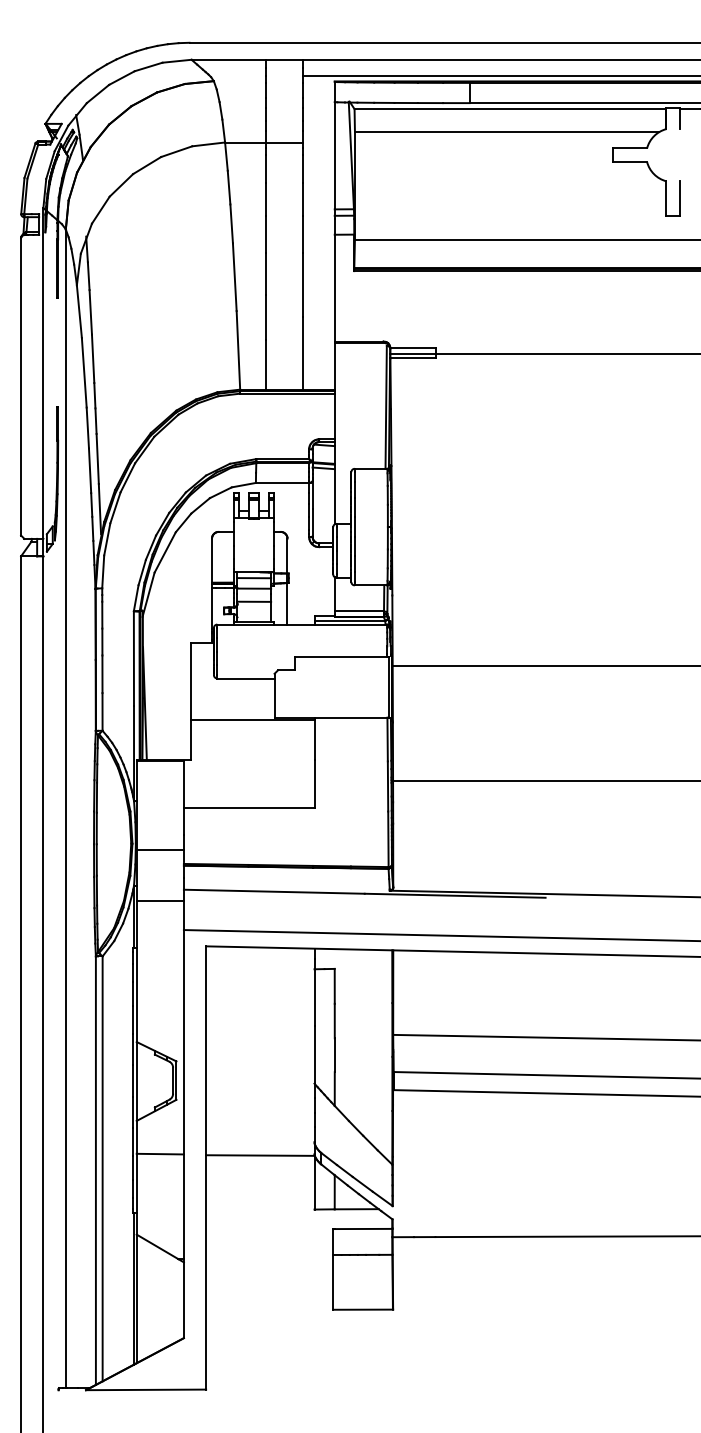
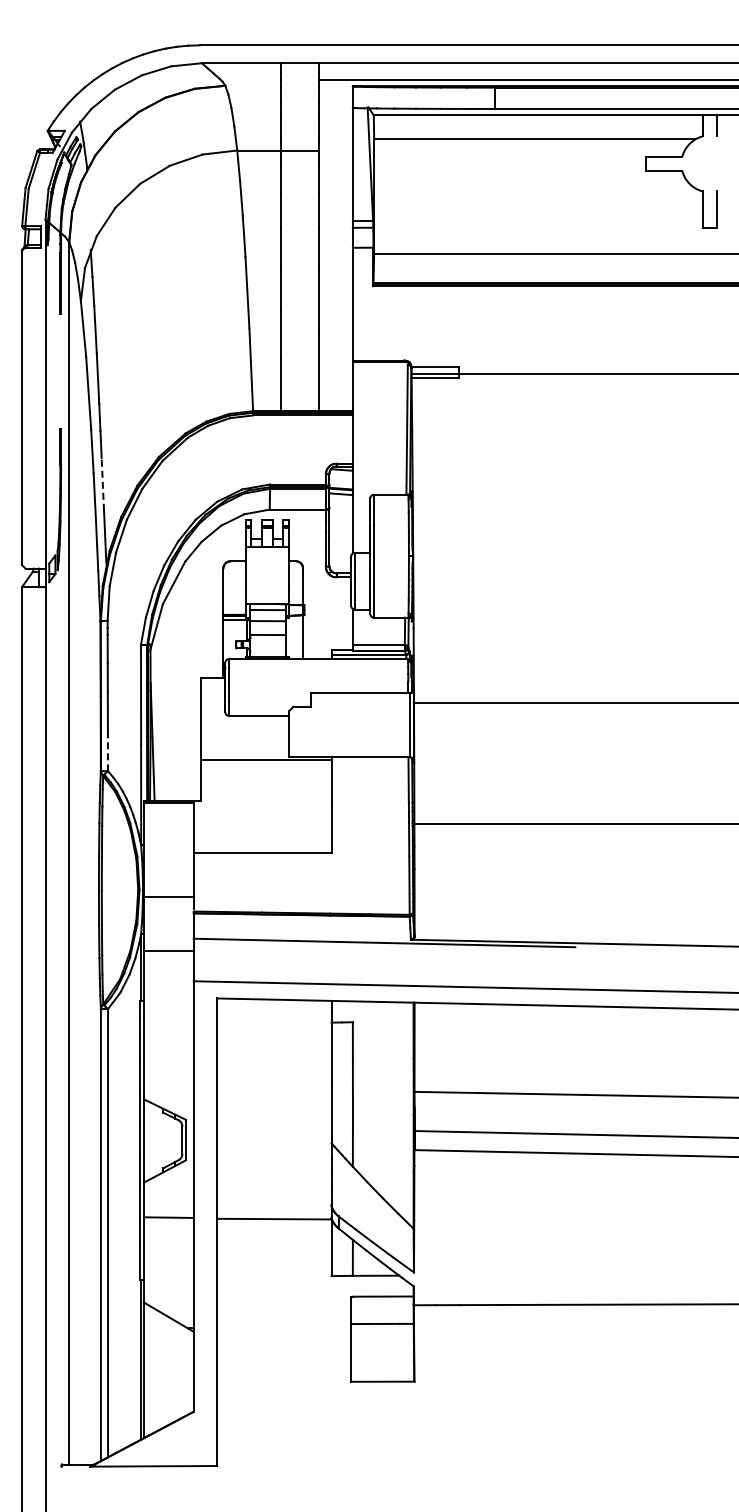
line: (97, 458) -> (102, 483), solid -> dashed
line: (102, 712) -> (107, 751), solid -> dashed

